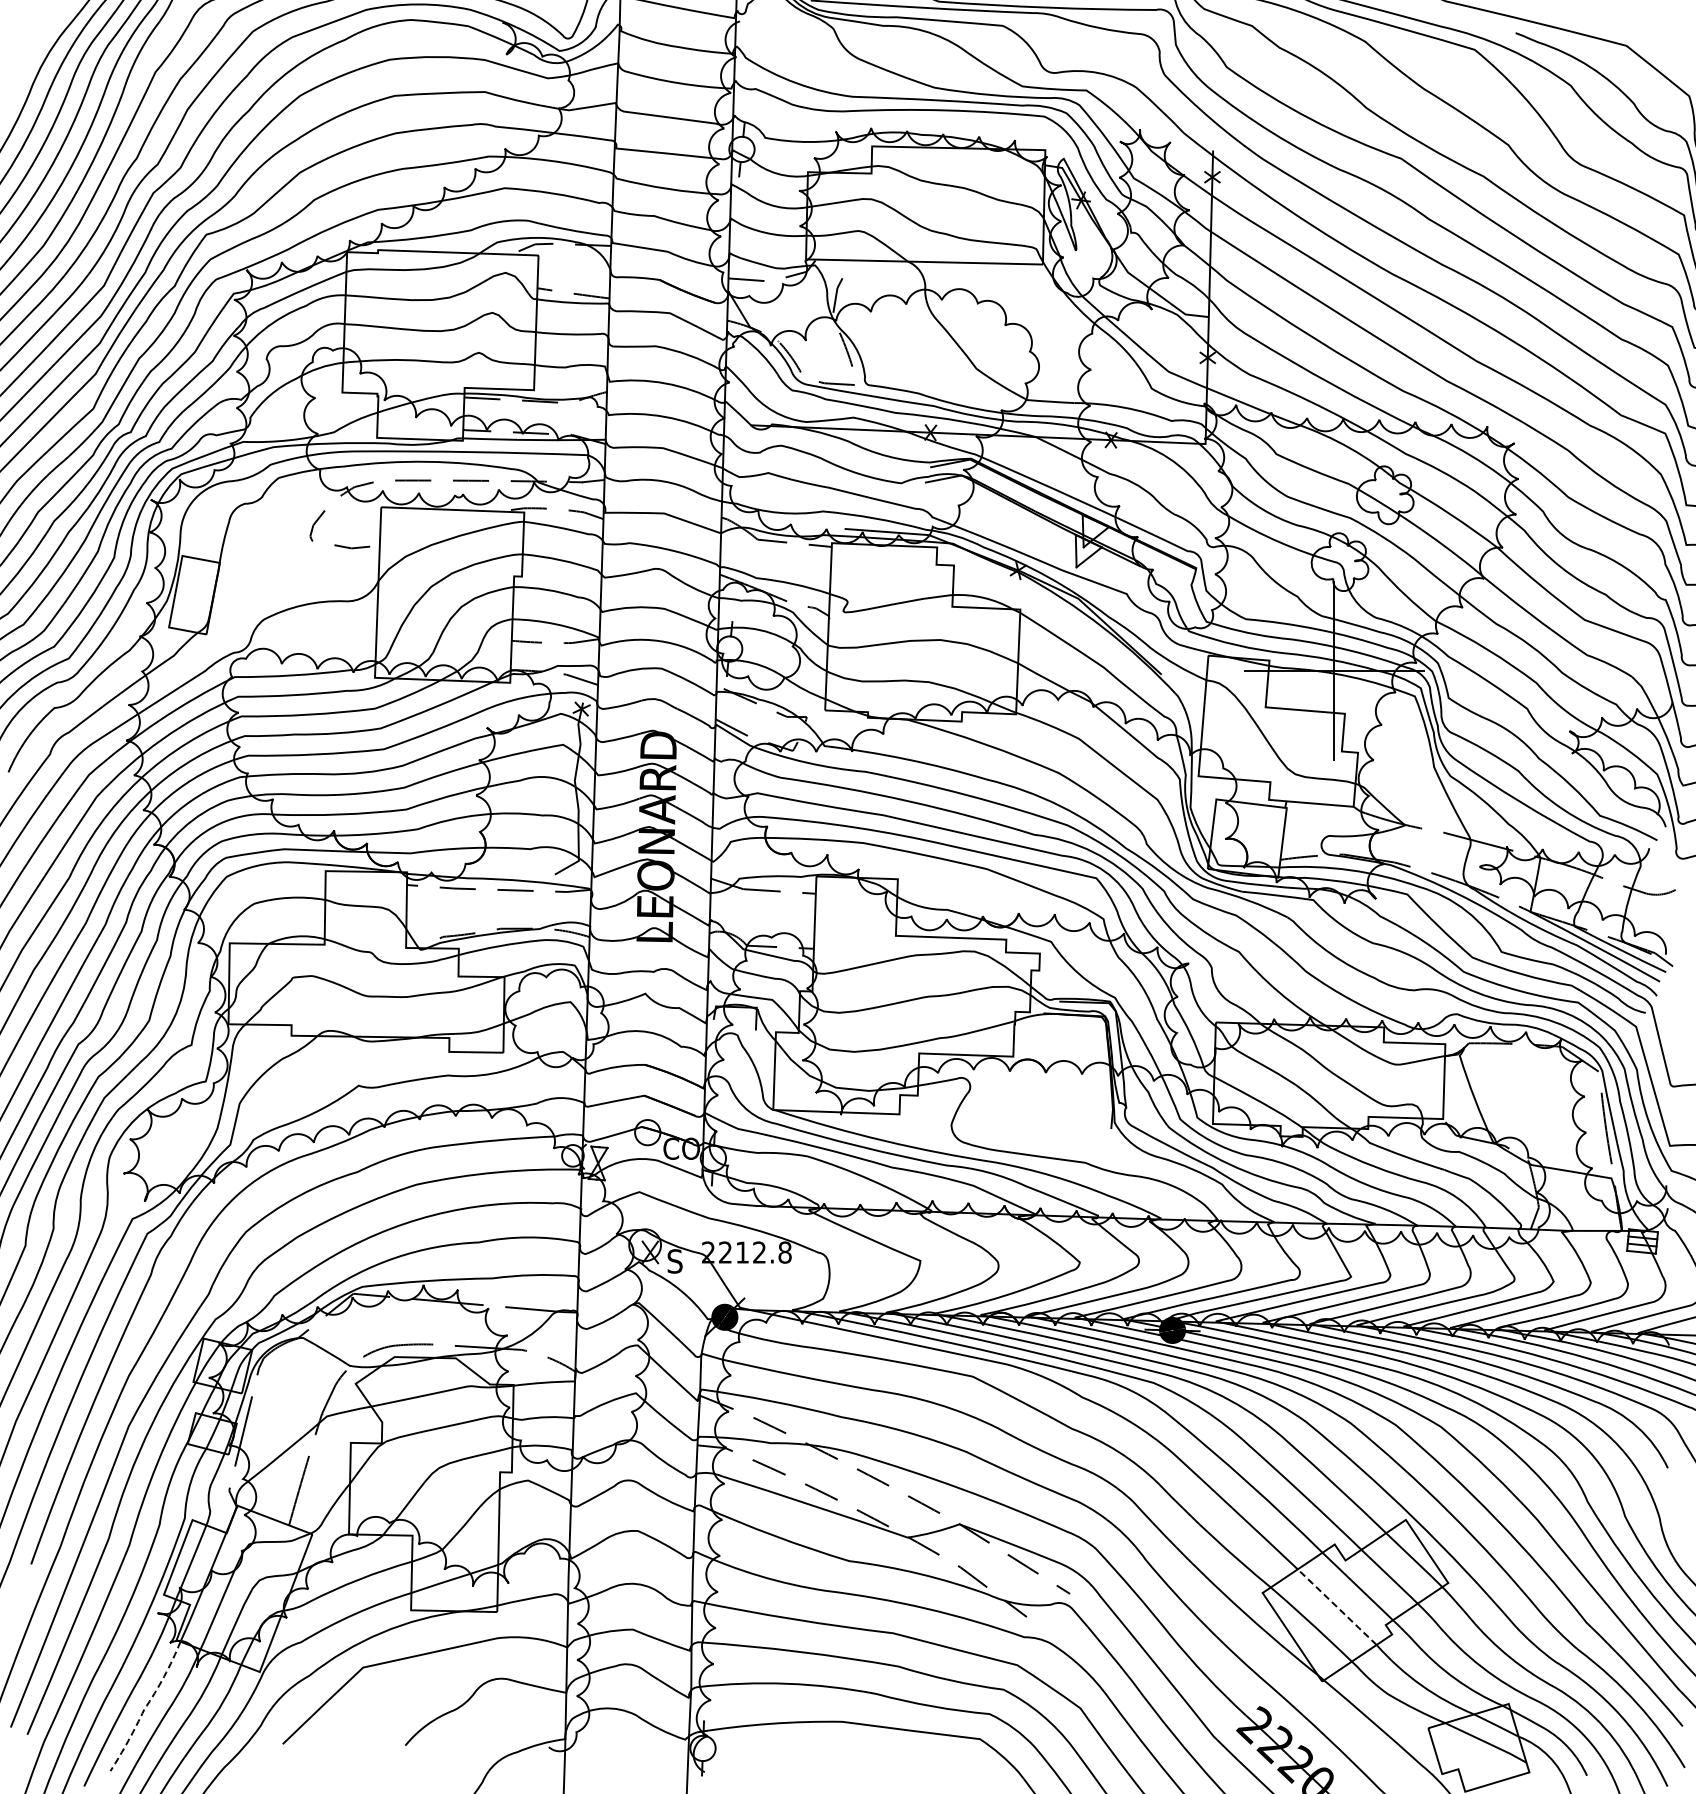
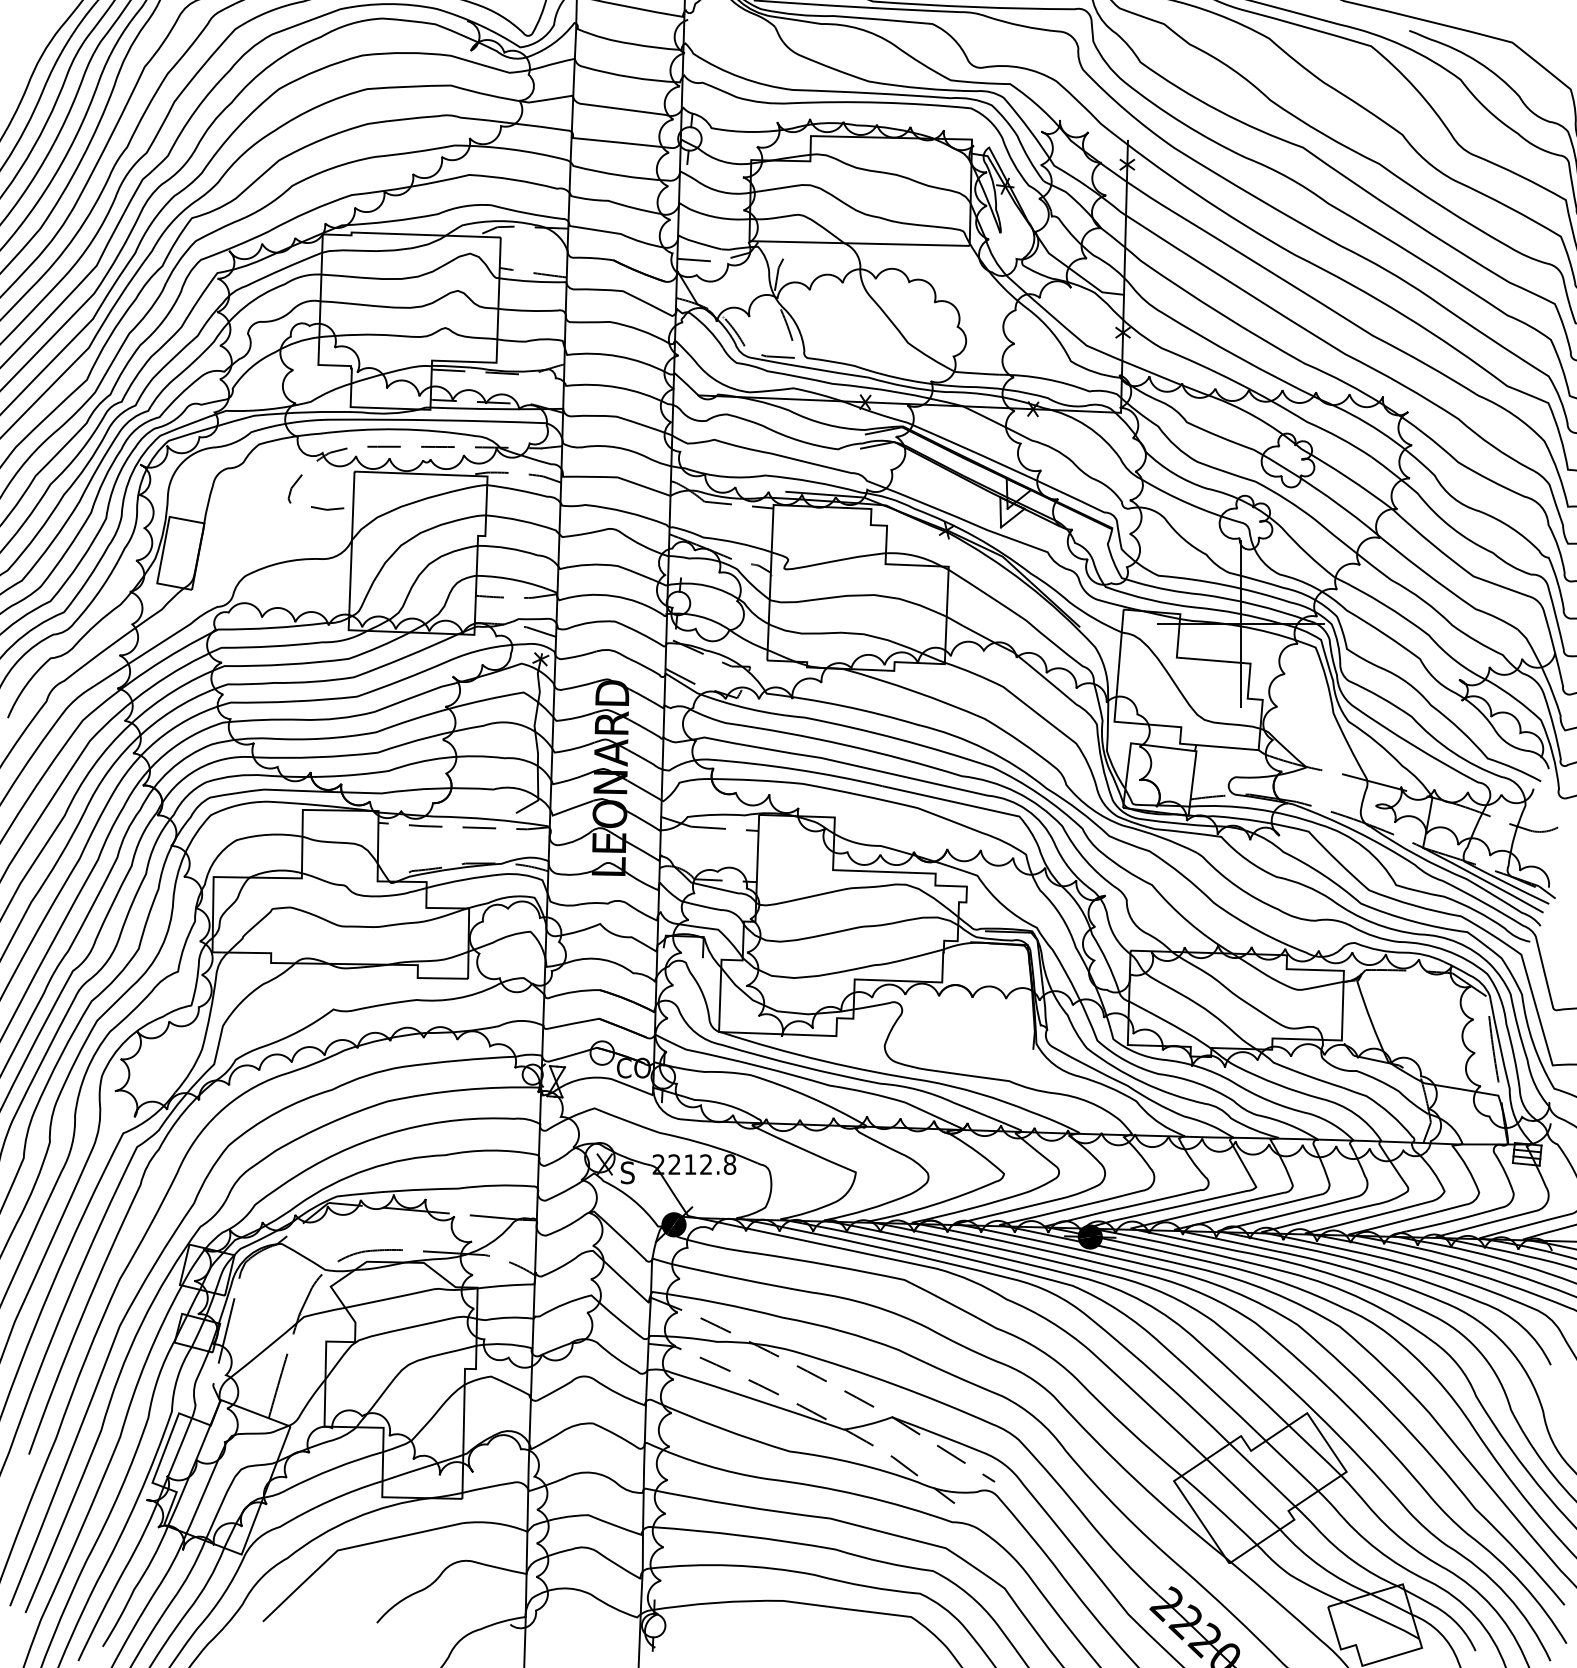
line: (1337, 1607) -> (1243, 1494), dashed -> solid
line: (145, 1707) -> (135, 1587), dashed -> solid

